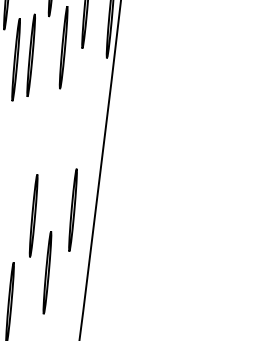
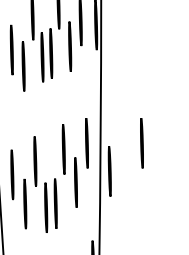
line: (162, 220) -> (141, 143), added
line: (104, 260) -> (109, 171), added

